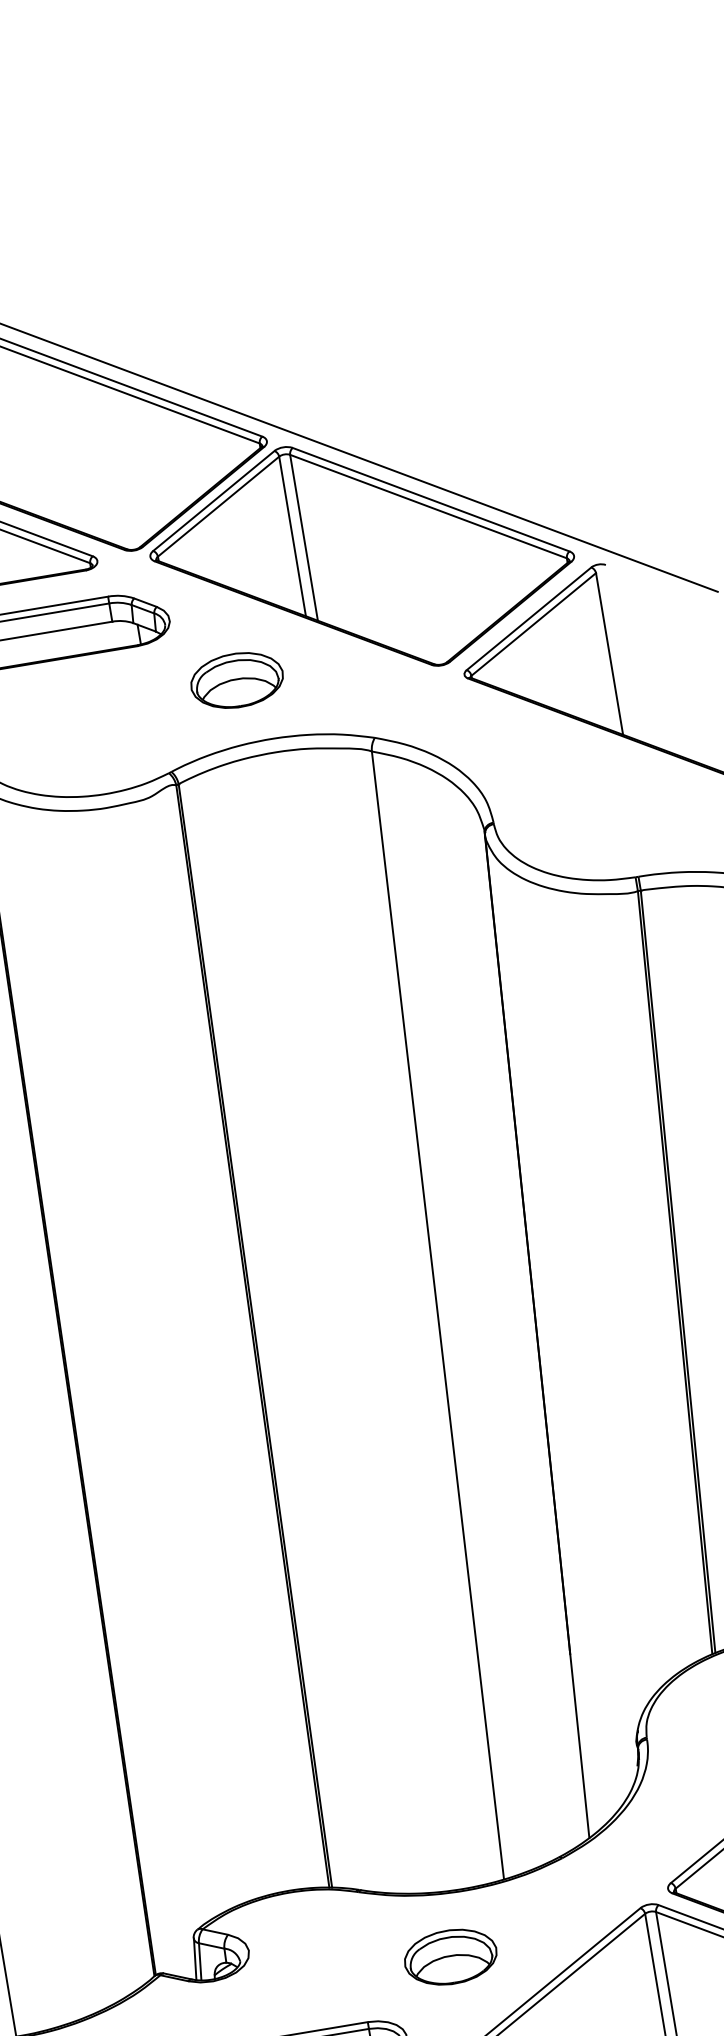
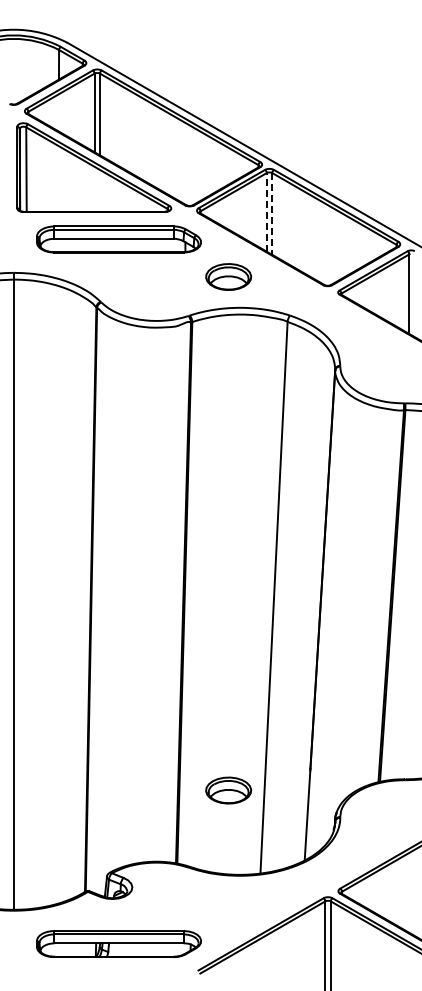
line: (291, 534) -> (266, 211), solid -> dashed
line: (304, 536) -> (272, 213), solid -> dashed
part: (450, 1957) -> (228, 790), moved

